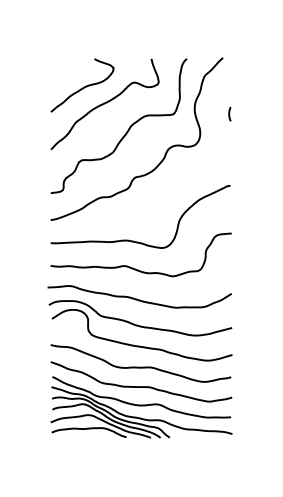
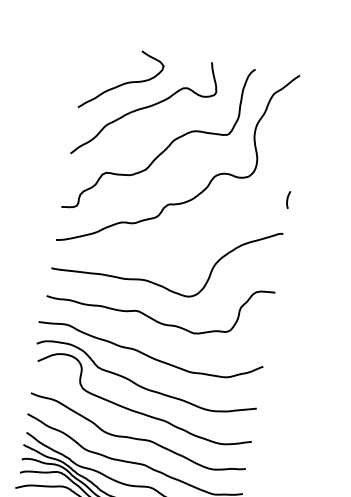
curve: (229, 114) -> (287, 200), moved

